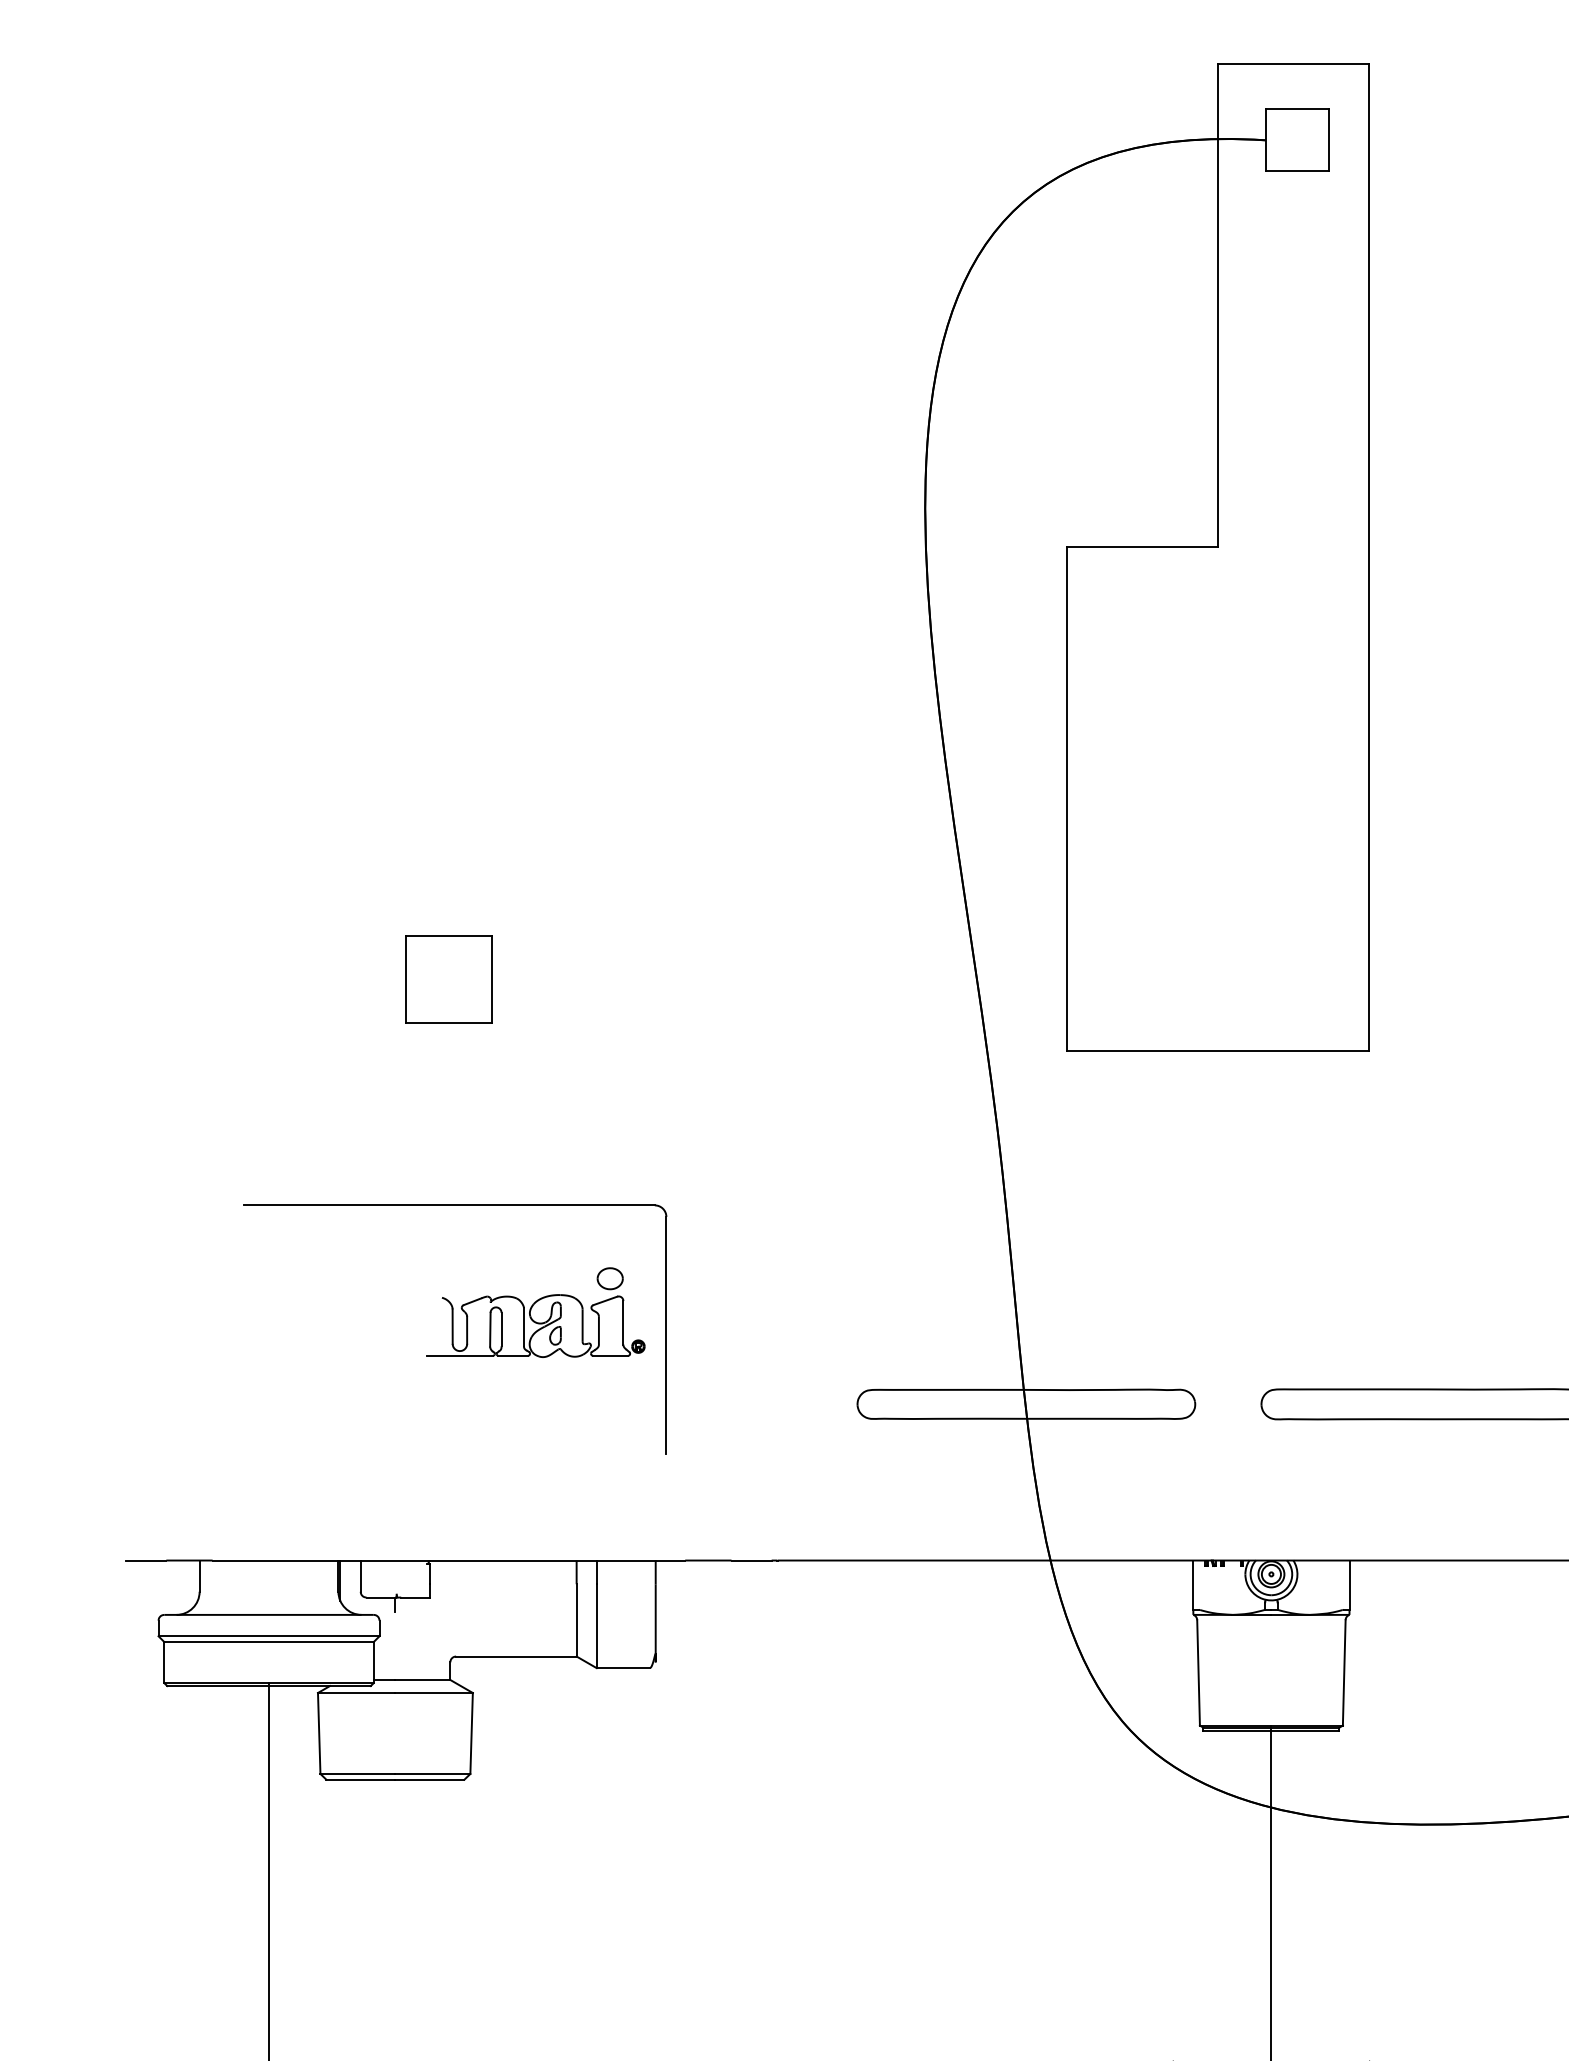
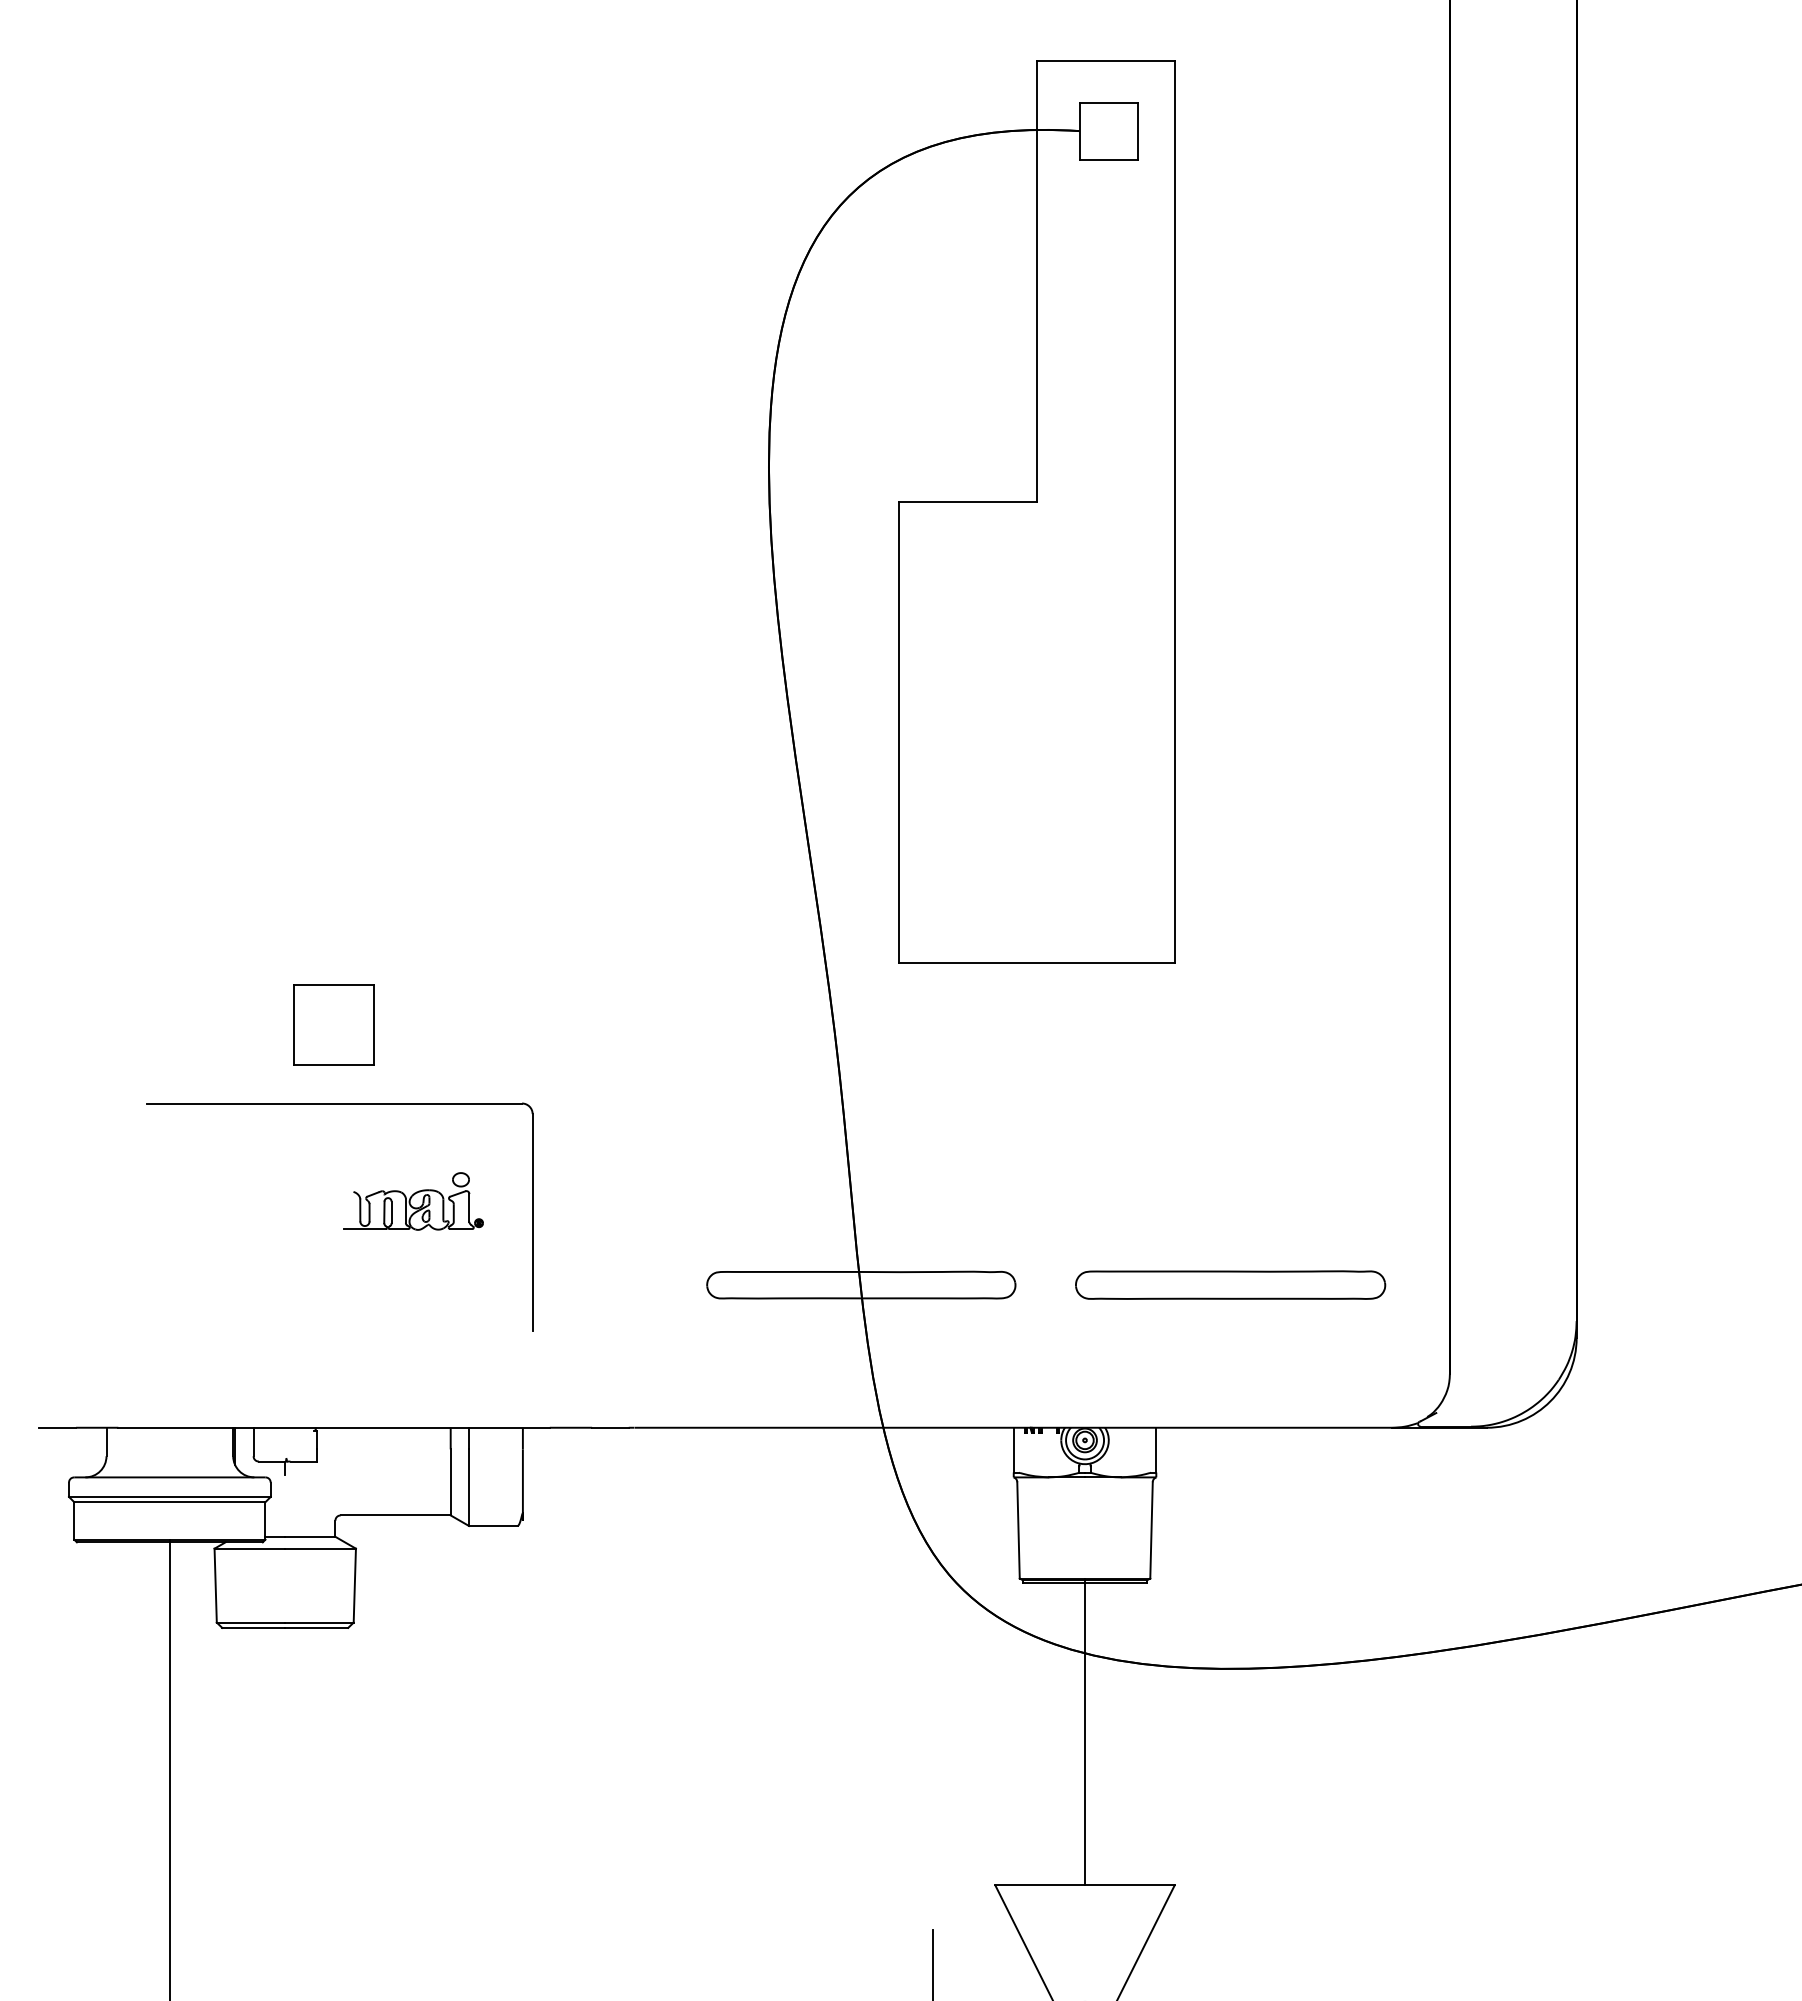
part: (448, 978) -> (333, 1024), moved
part: (535, 1312) -> (413, 1201), size x0.7

